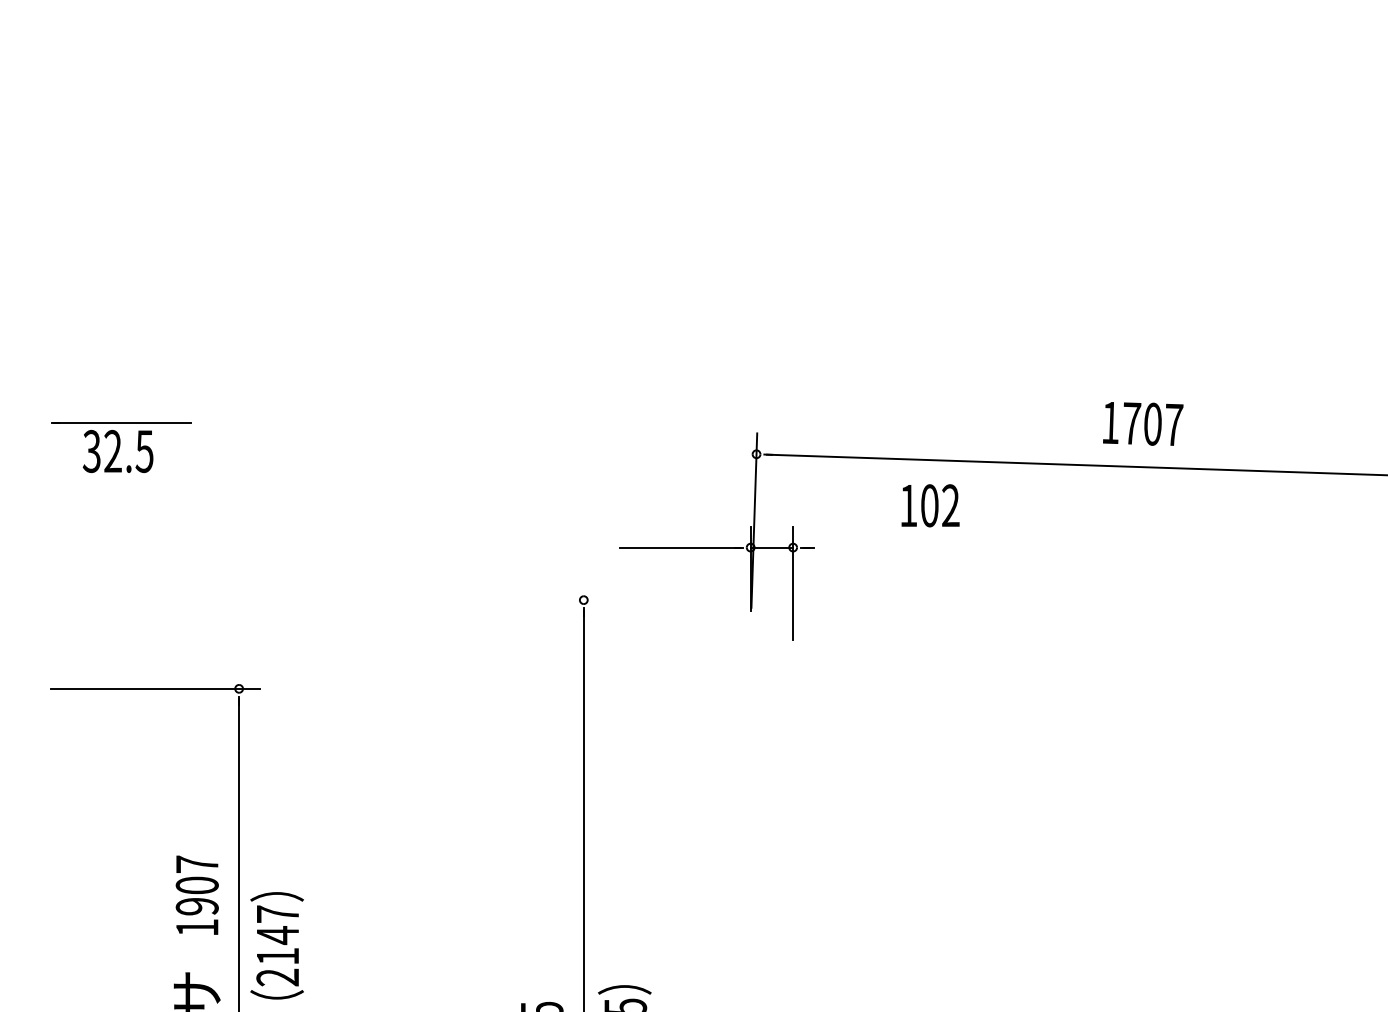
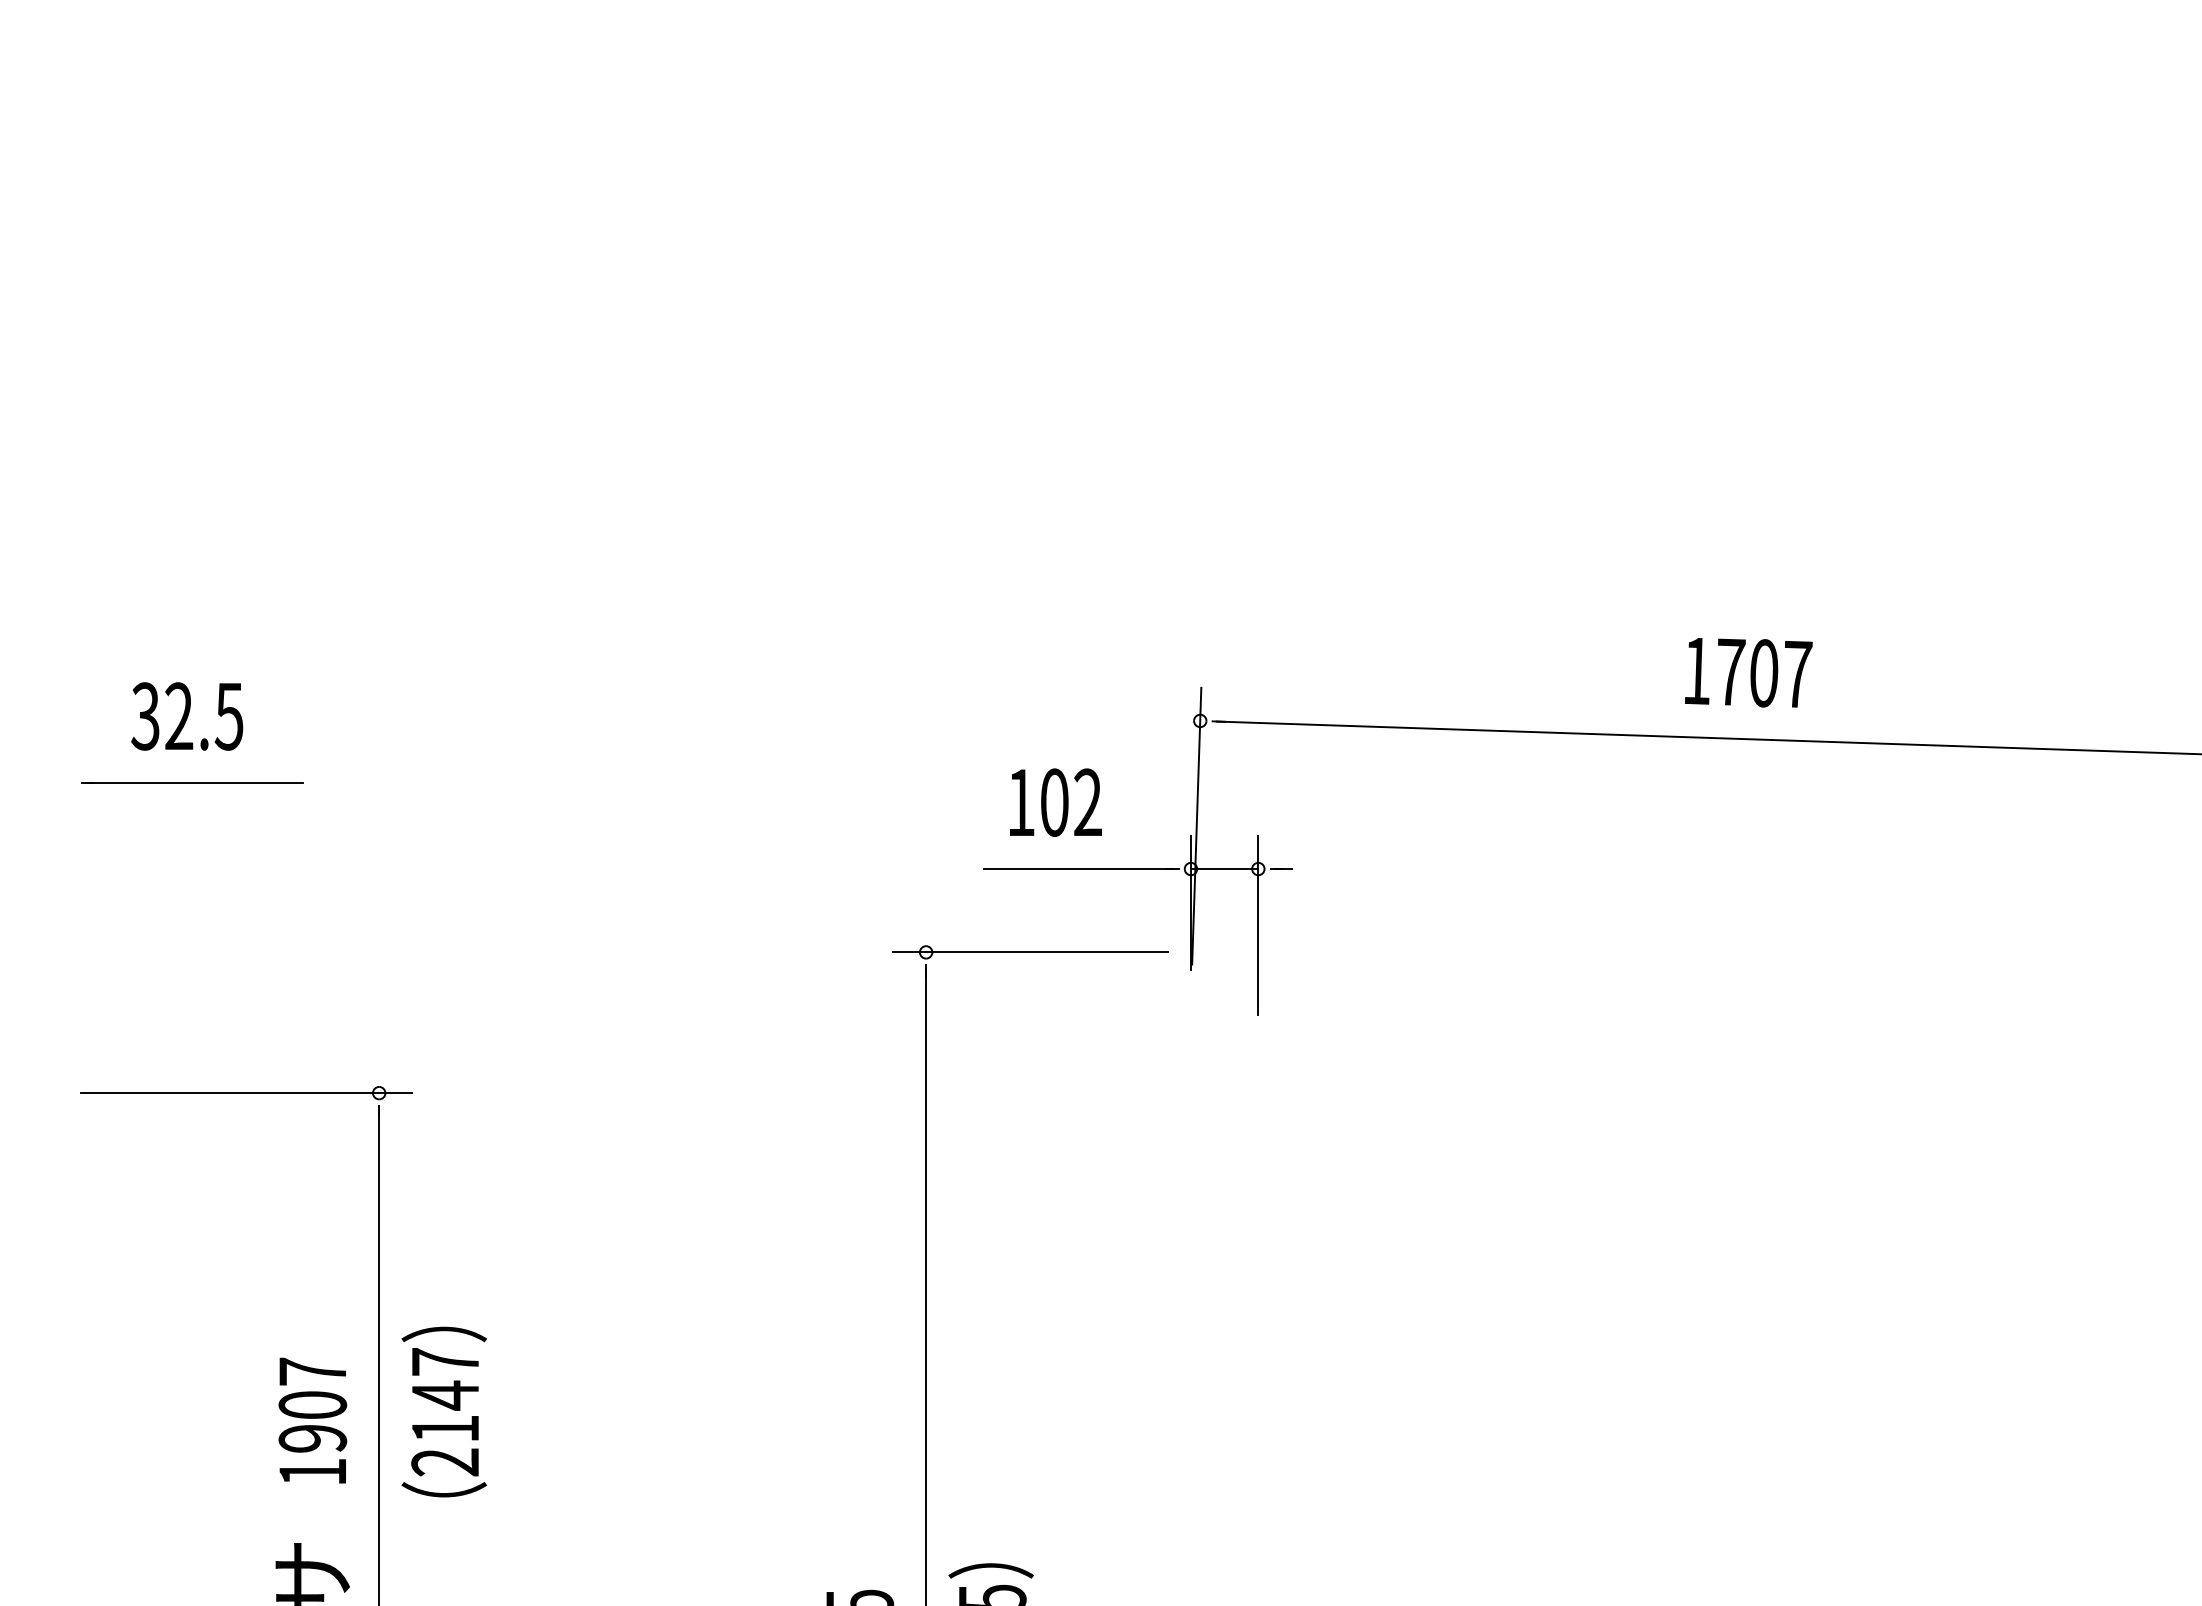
line: (121, 422) -> (192, 781), moved
text: (1143, 423) -> (1749, 672), moved
text: (930, 505) -> (1055, 802), moved
line: (649, 600) -> (1030, 952), added
text: (276, 945) -> (443, 1411), moved

